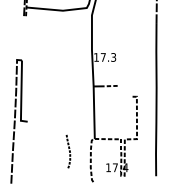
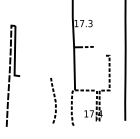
part: (68, 151) -> (53, 100), size x1.67

